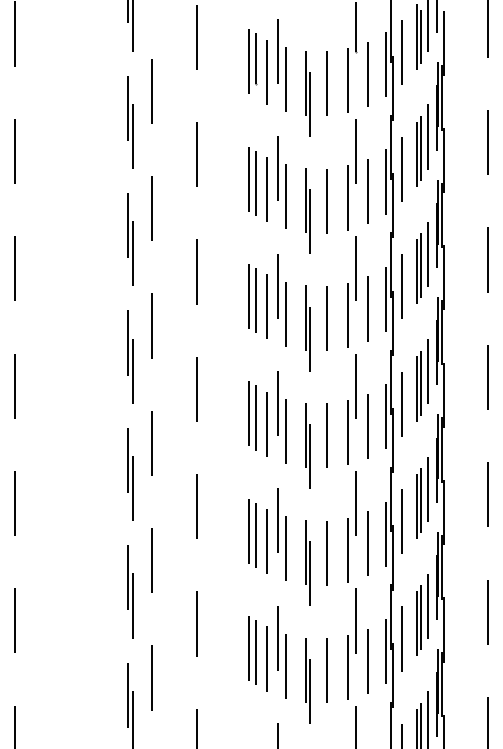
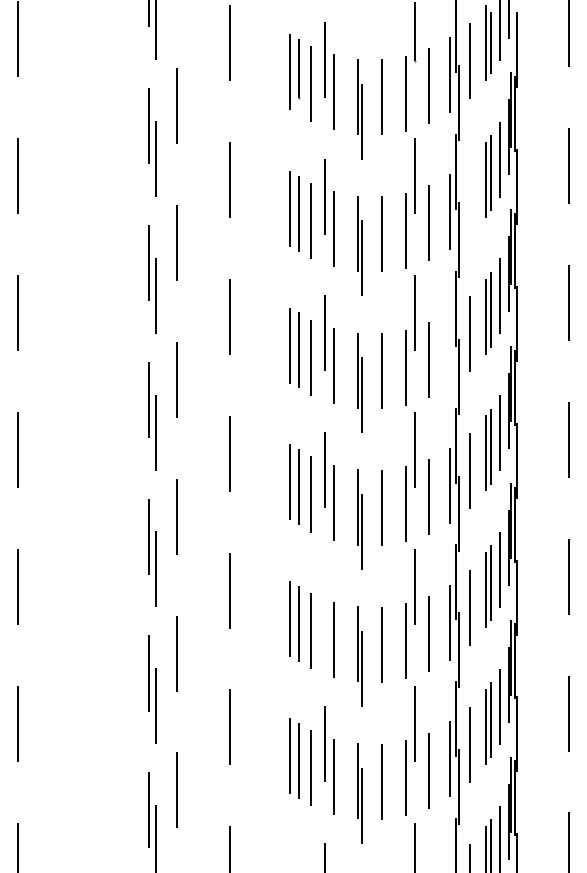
line: (402, 169) -> (469, 197), removed
line: (386, 299) -> (450, 348), removed
line: (278, 521) -> (324, 607), removed

